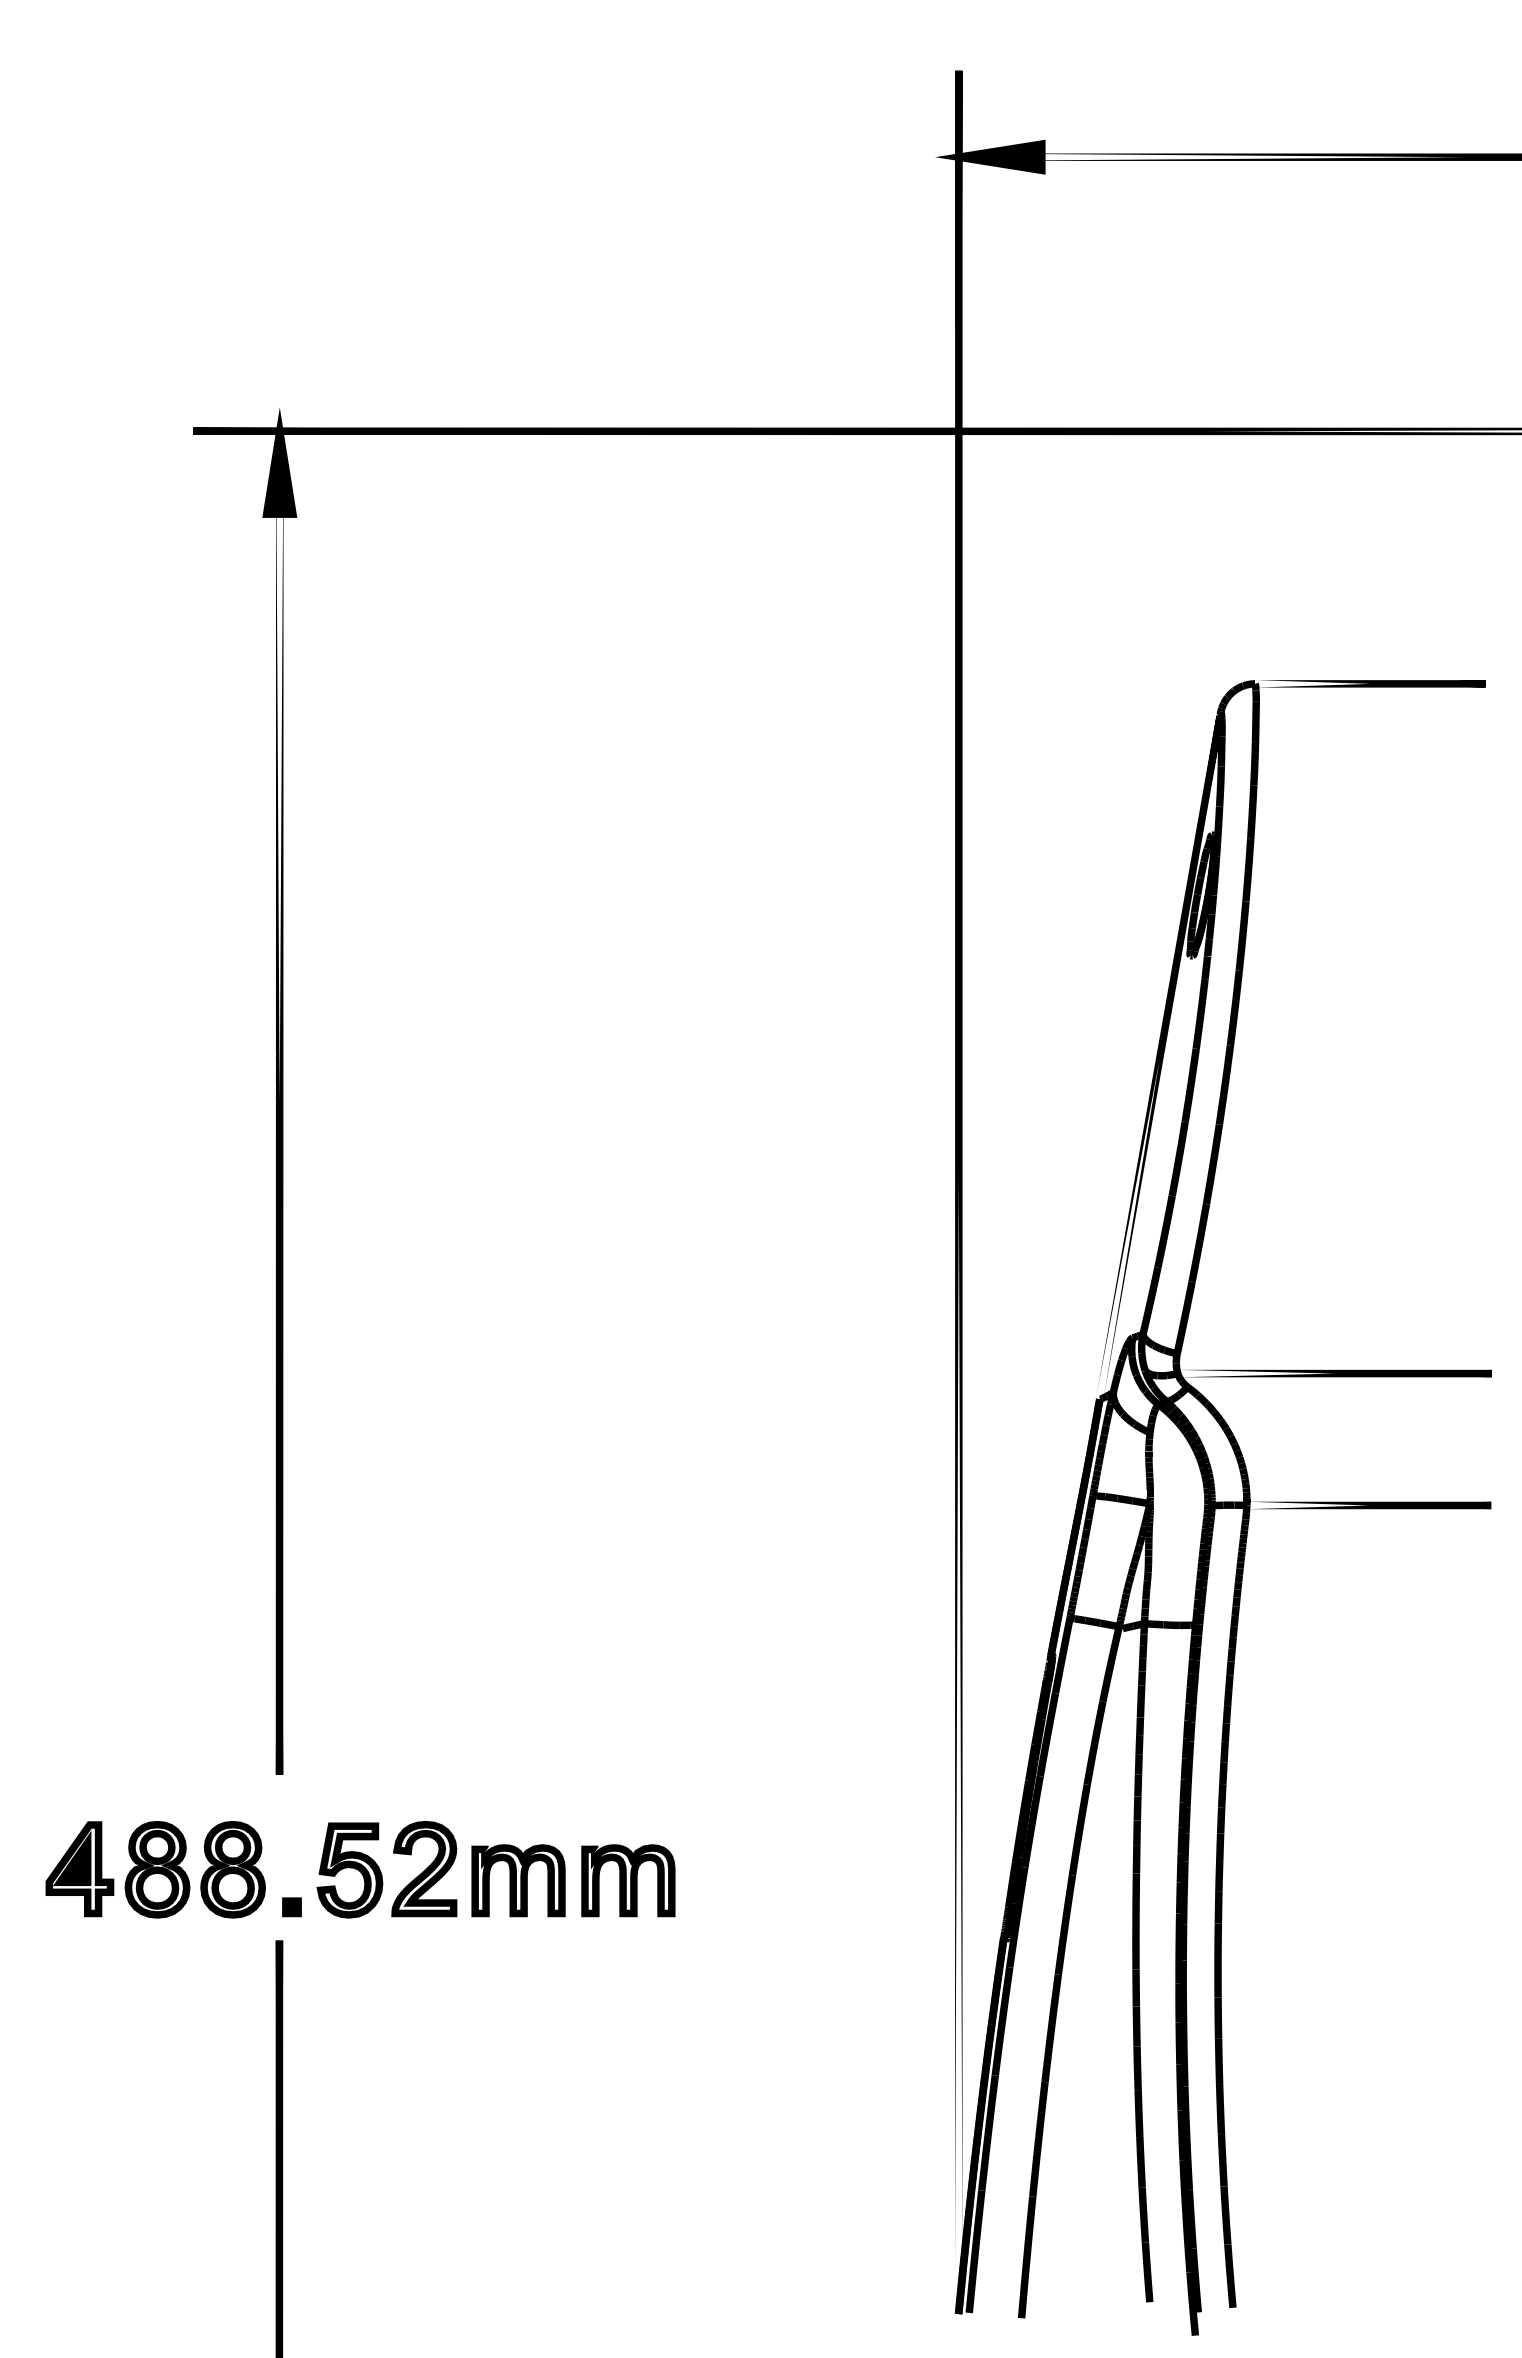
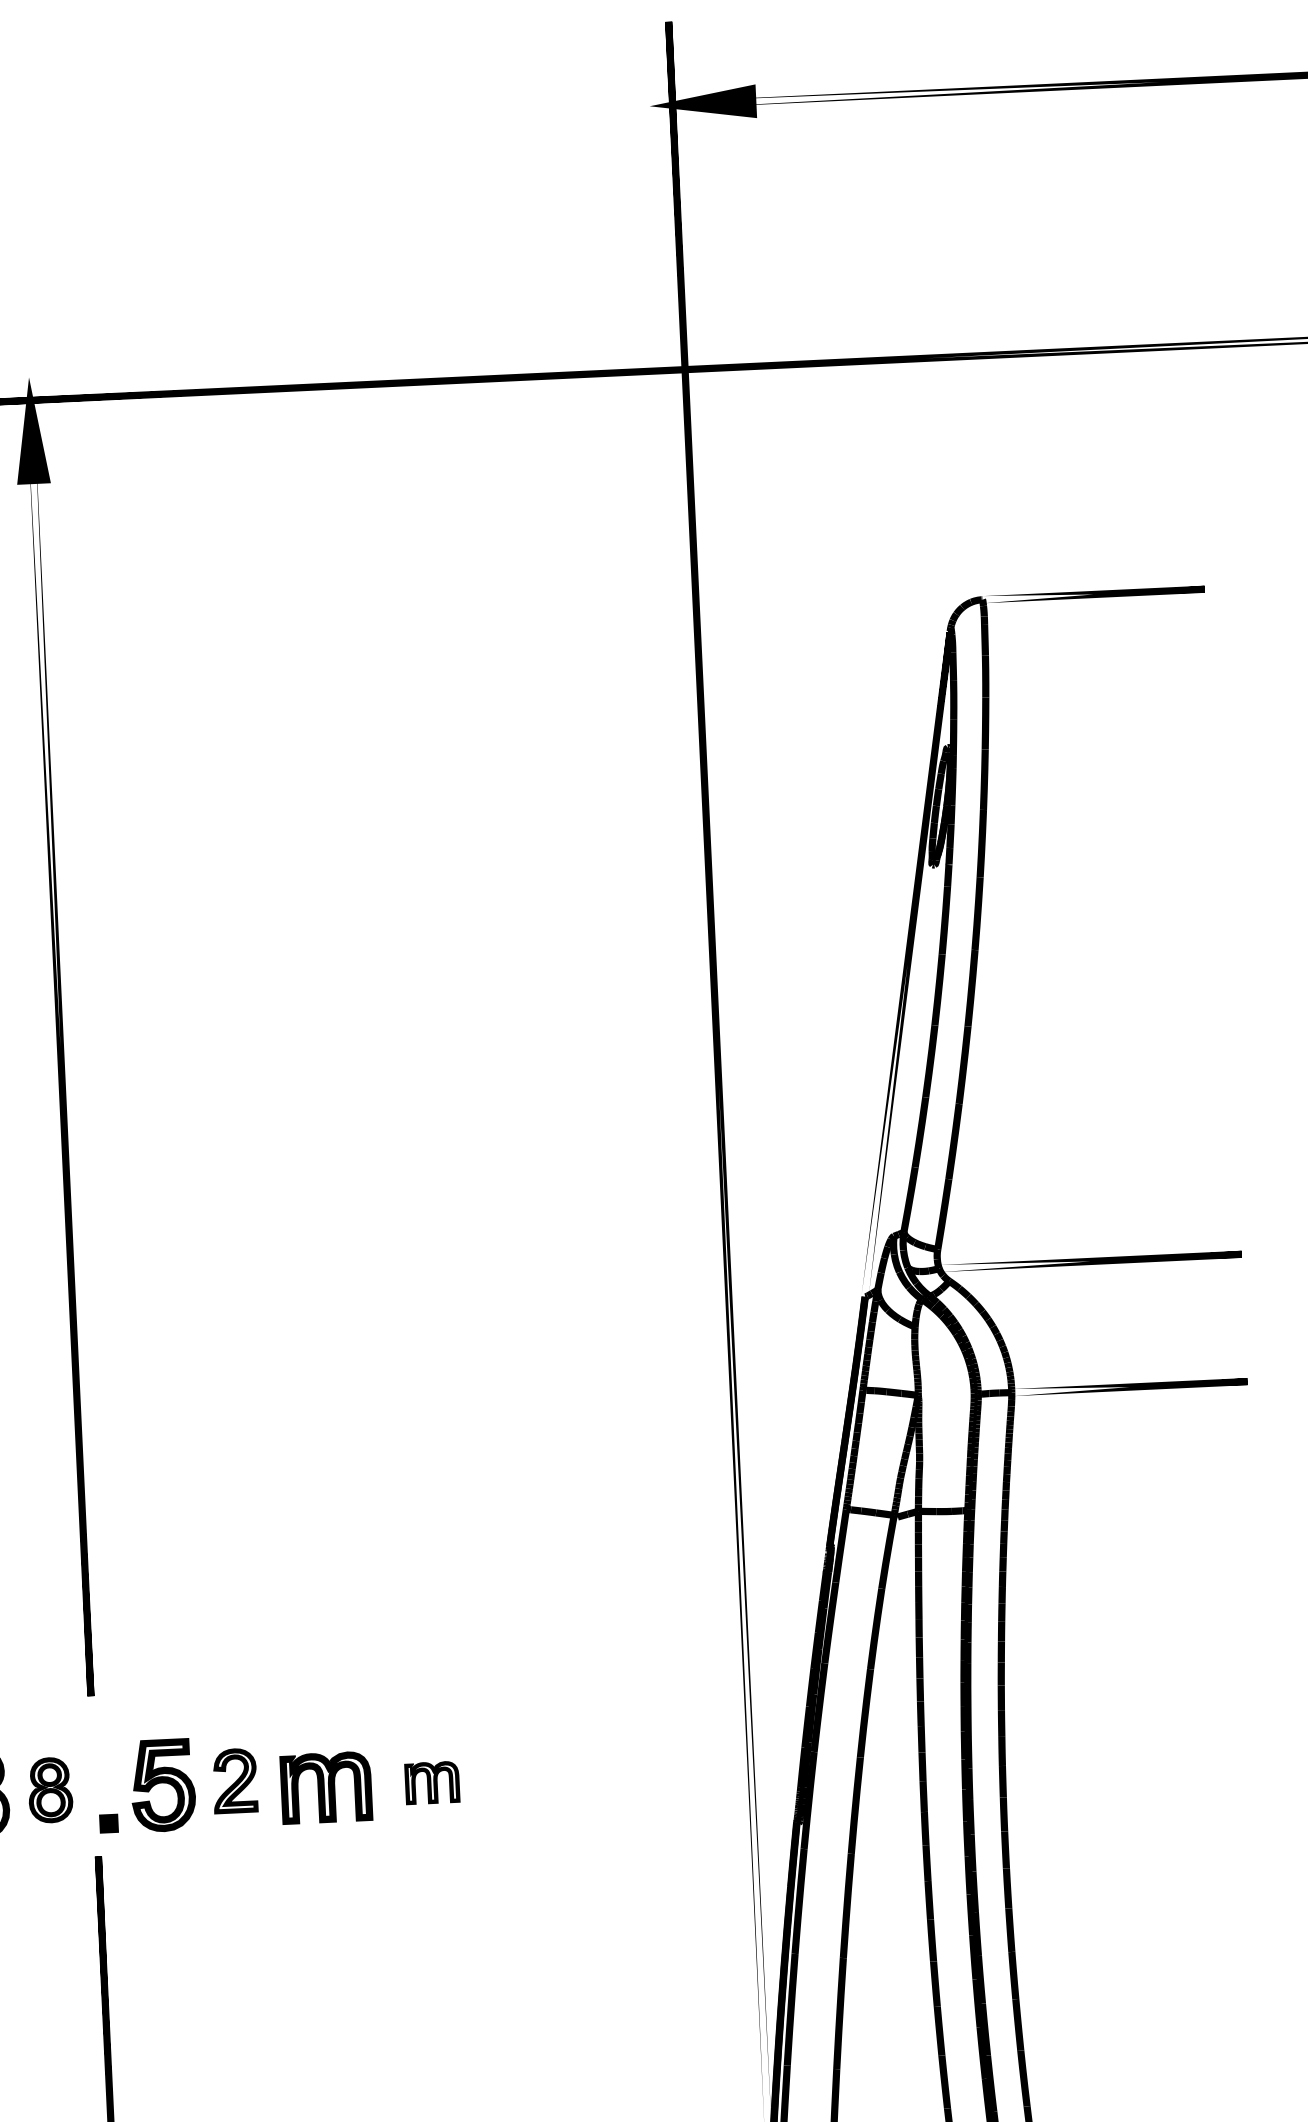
part: (232, 1869) -> (49, 1789), size x0.7
part: (424, 1869) -> (235, 1781), size x0.7
part: (628, 1880) -> (432, 1782), size x0.6

